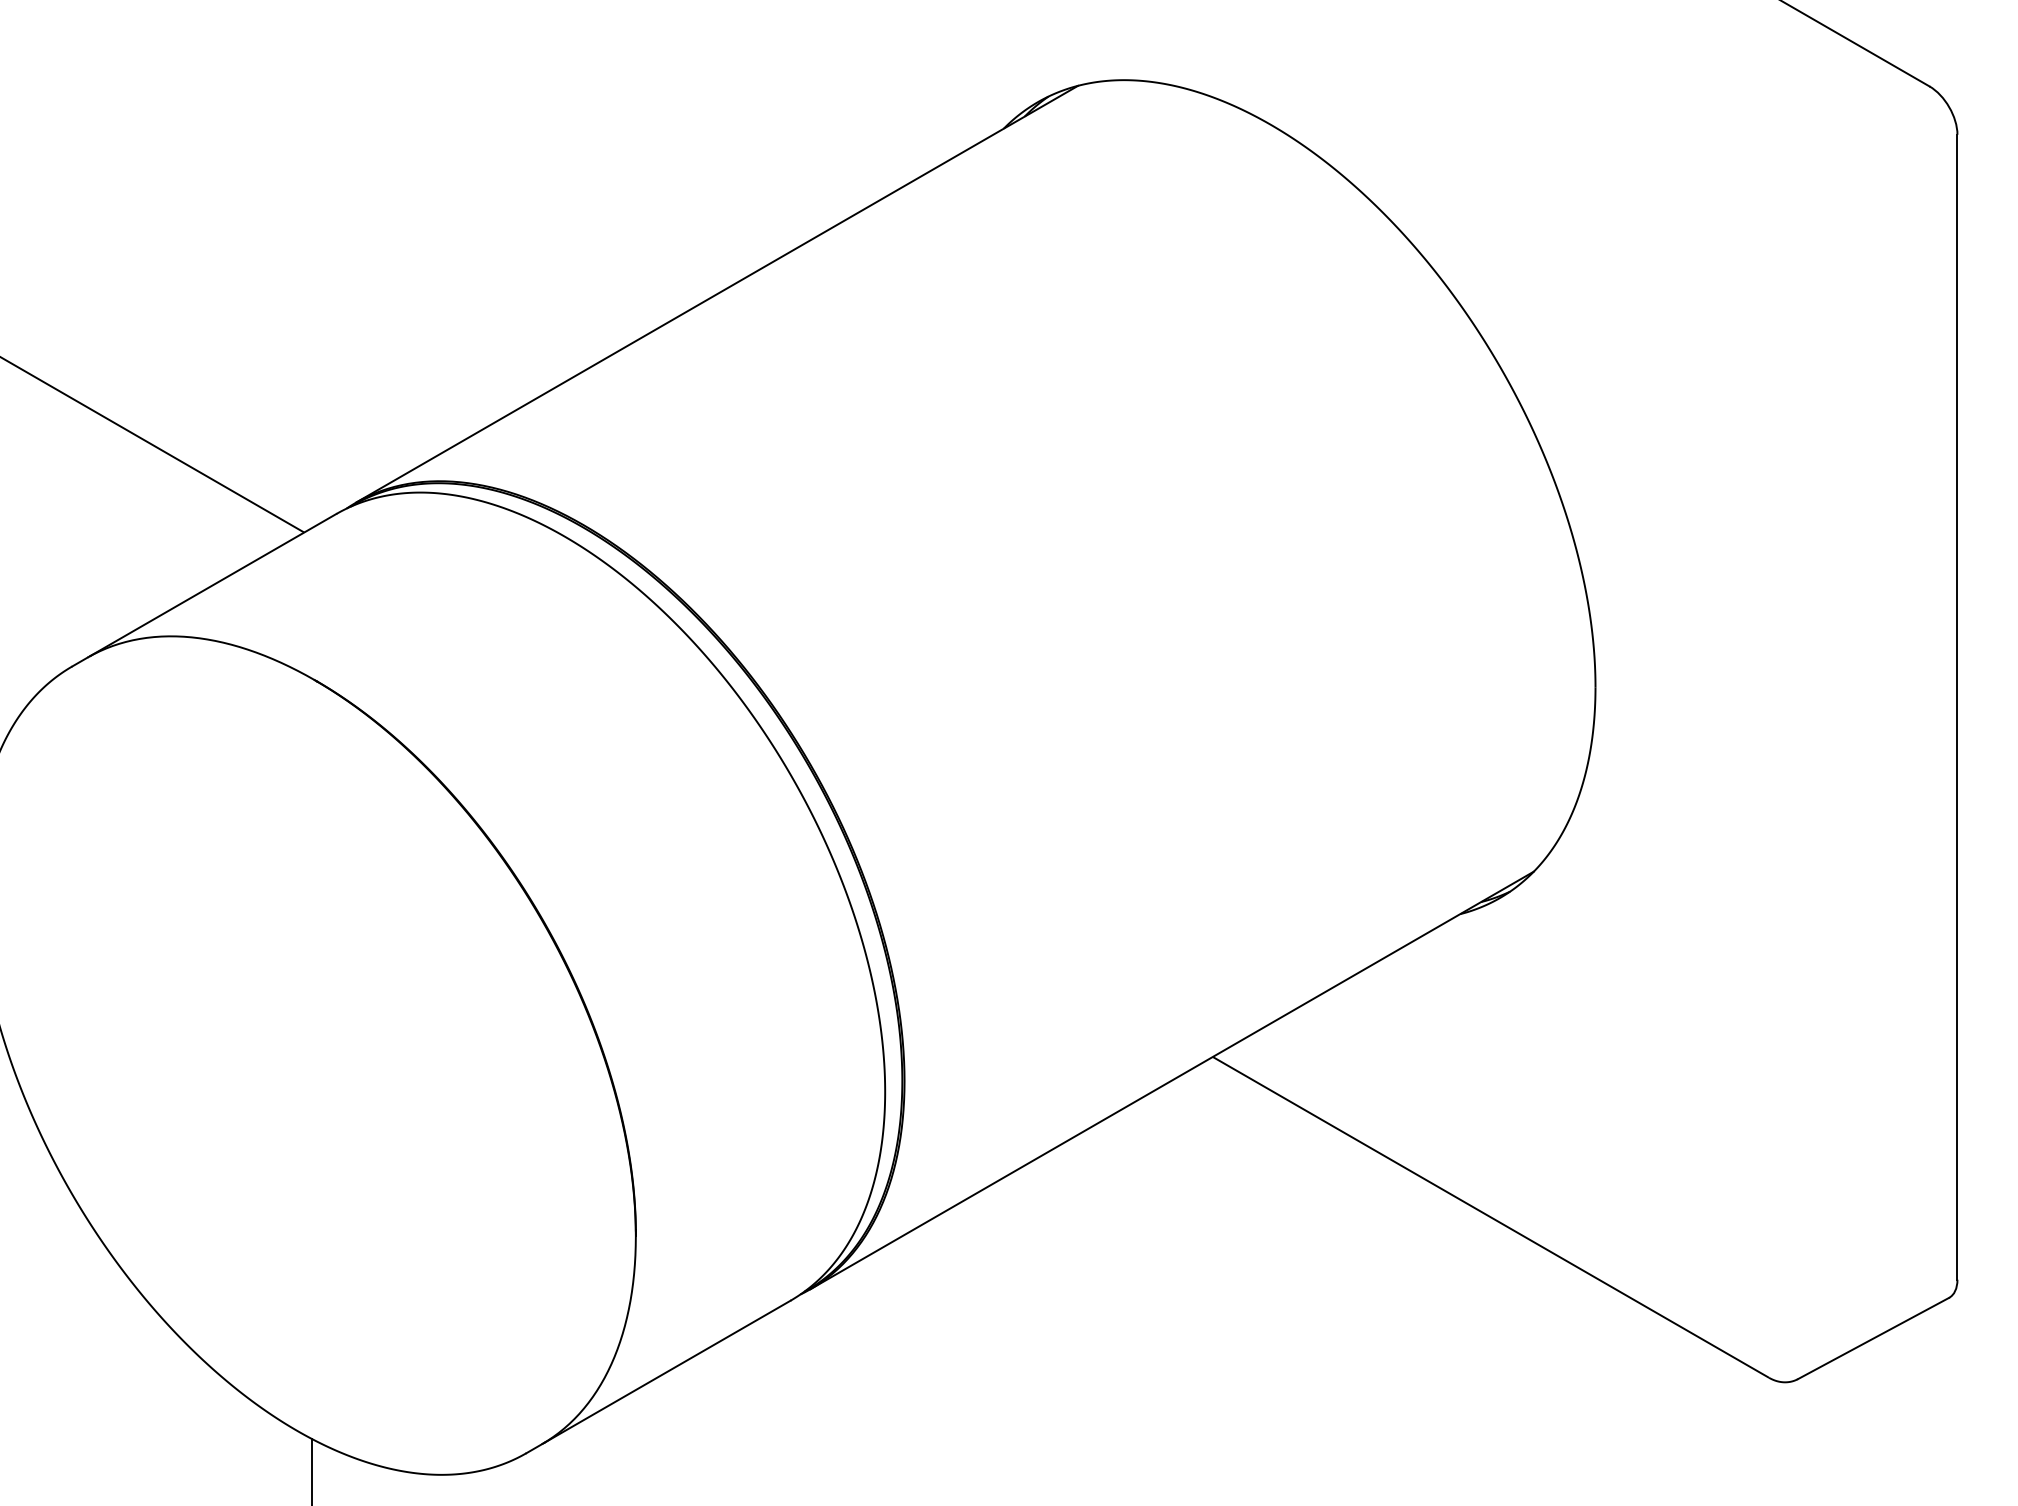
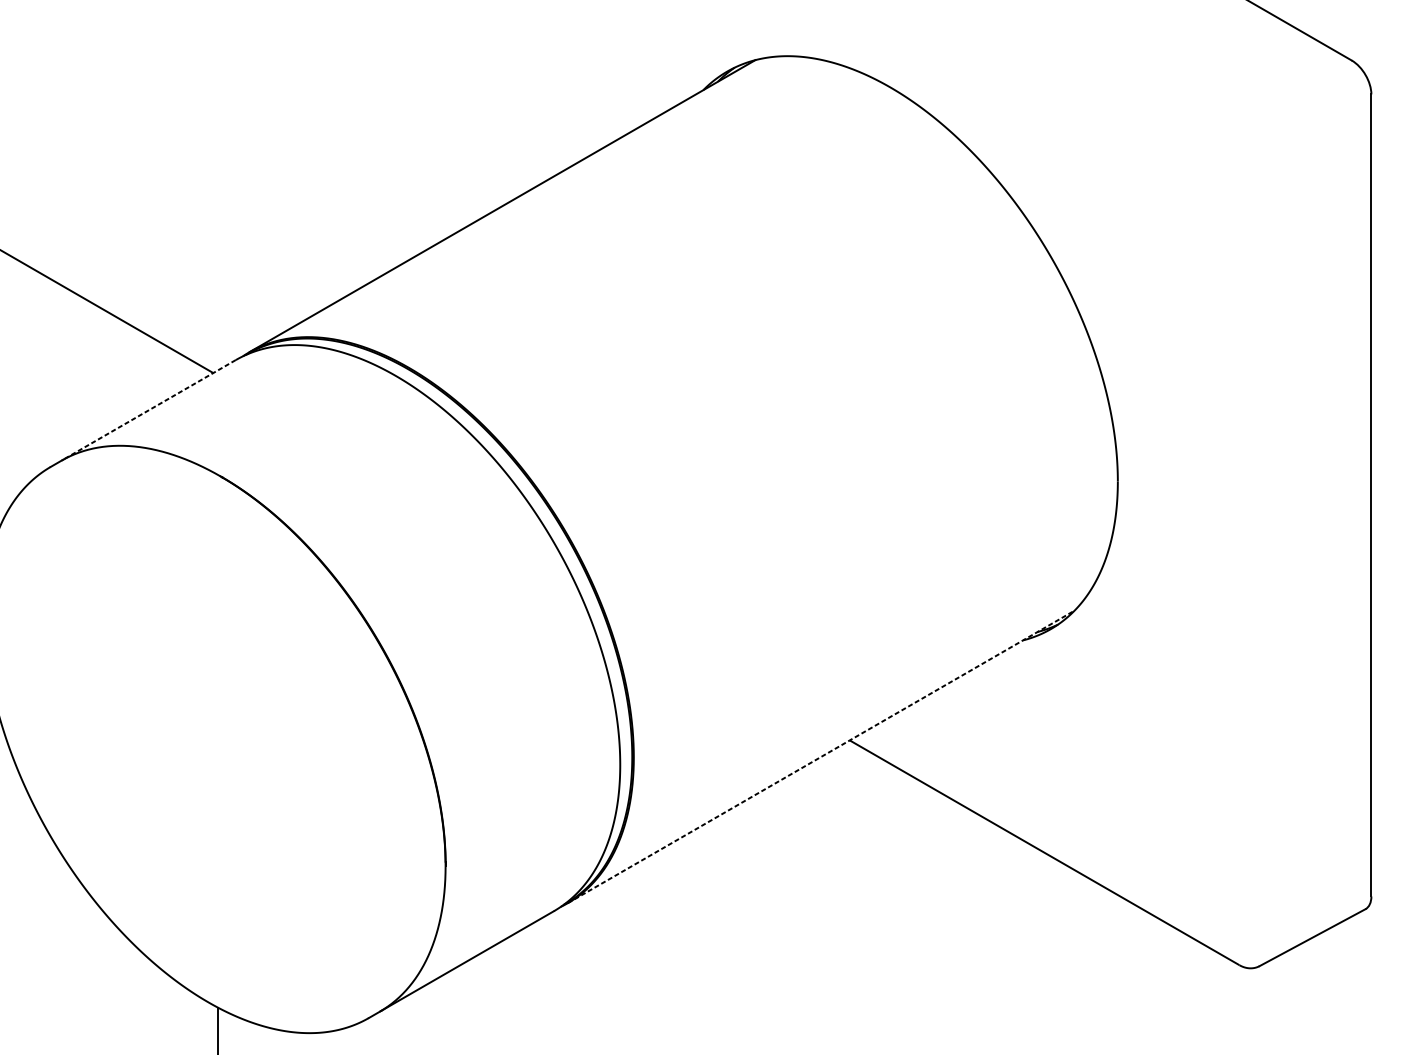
line: (213, 584) -> (149, 409), solid -> dashed
line: (1172, 1080) -> (821, 756), solid -> dashed

